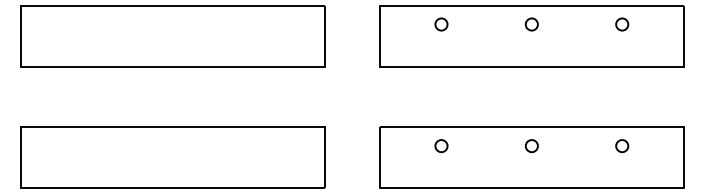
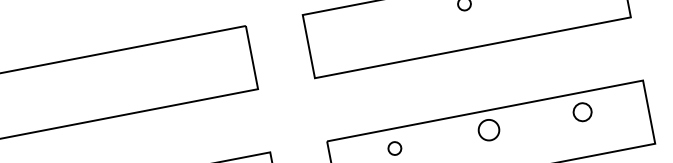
circle: (441, 24) -> (370, 22), removed
circle: (531, 146) -> (488, 130), size x1.6
circle: (622, 146) -> (583, 112), size x1.4

